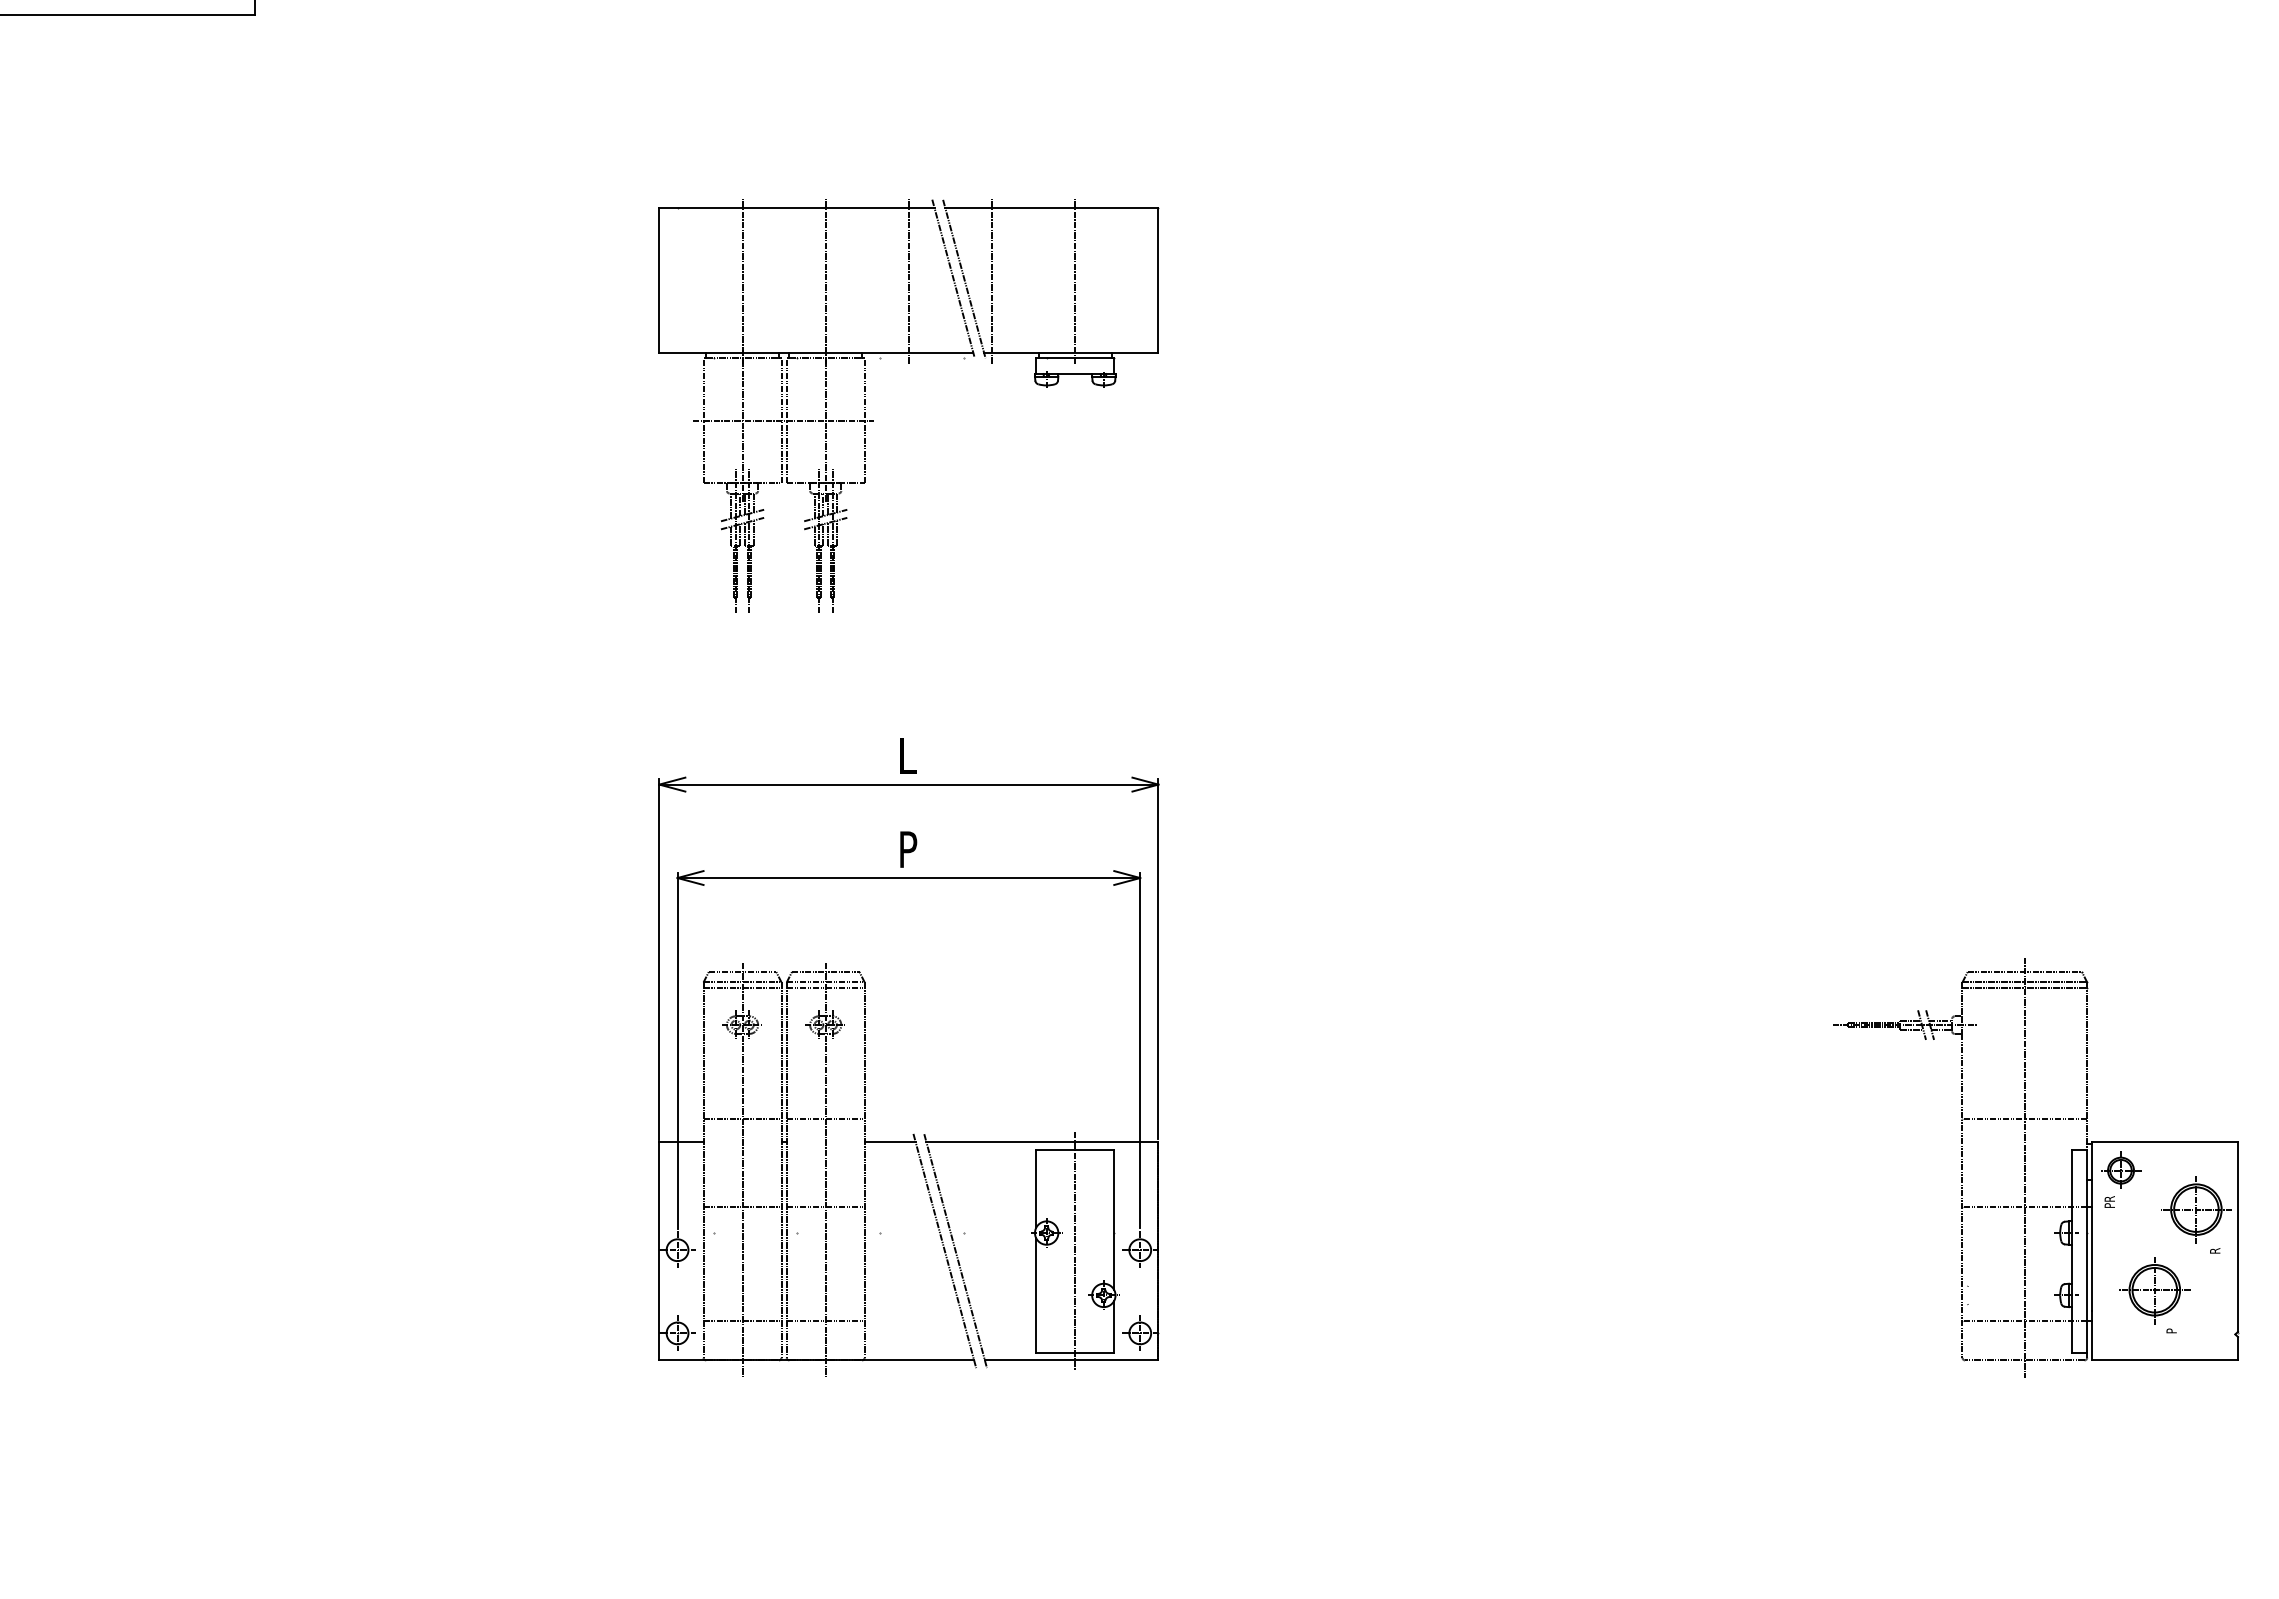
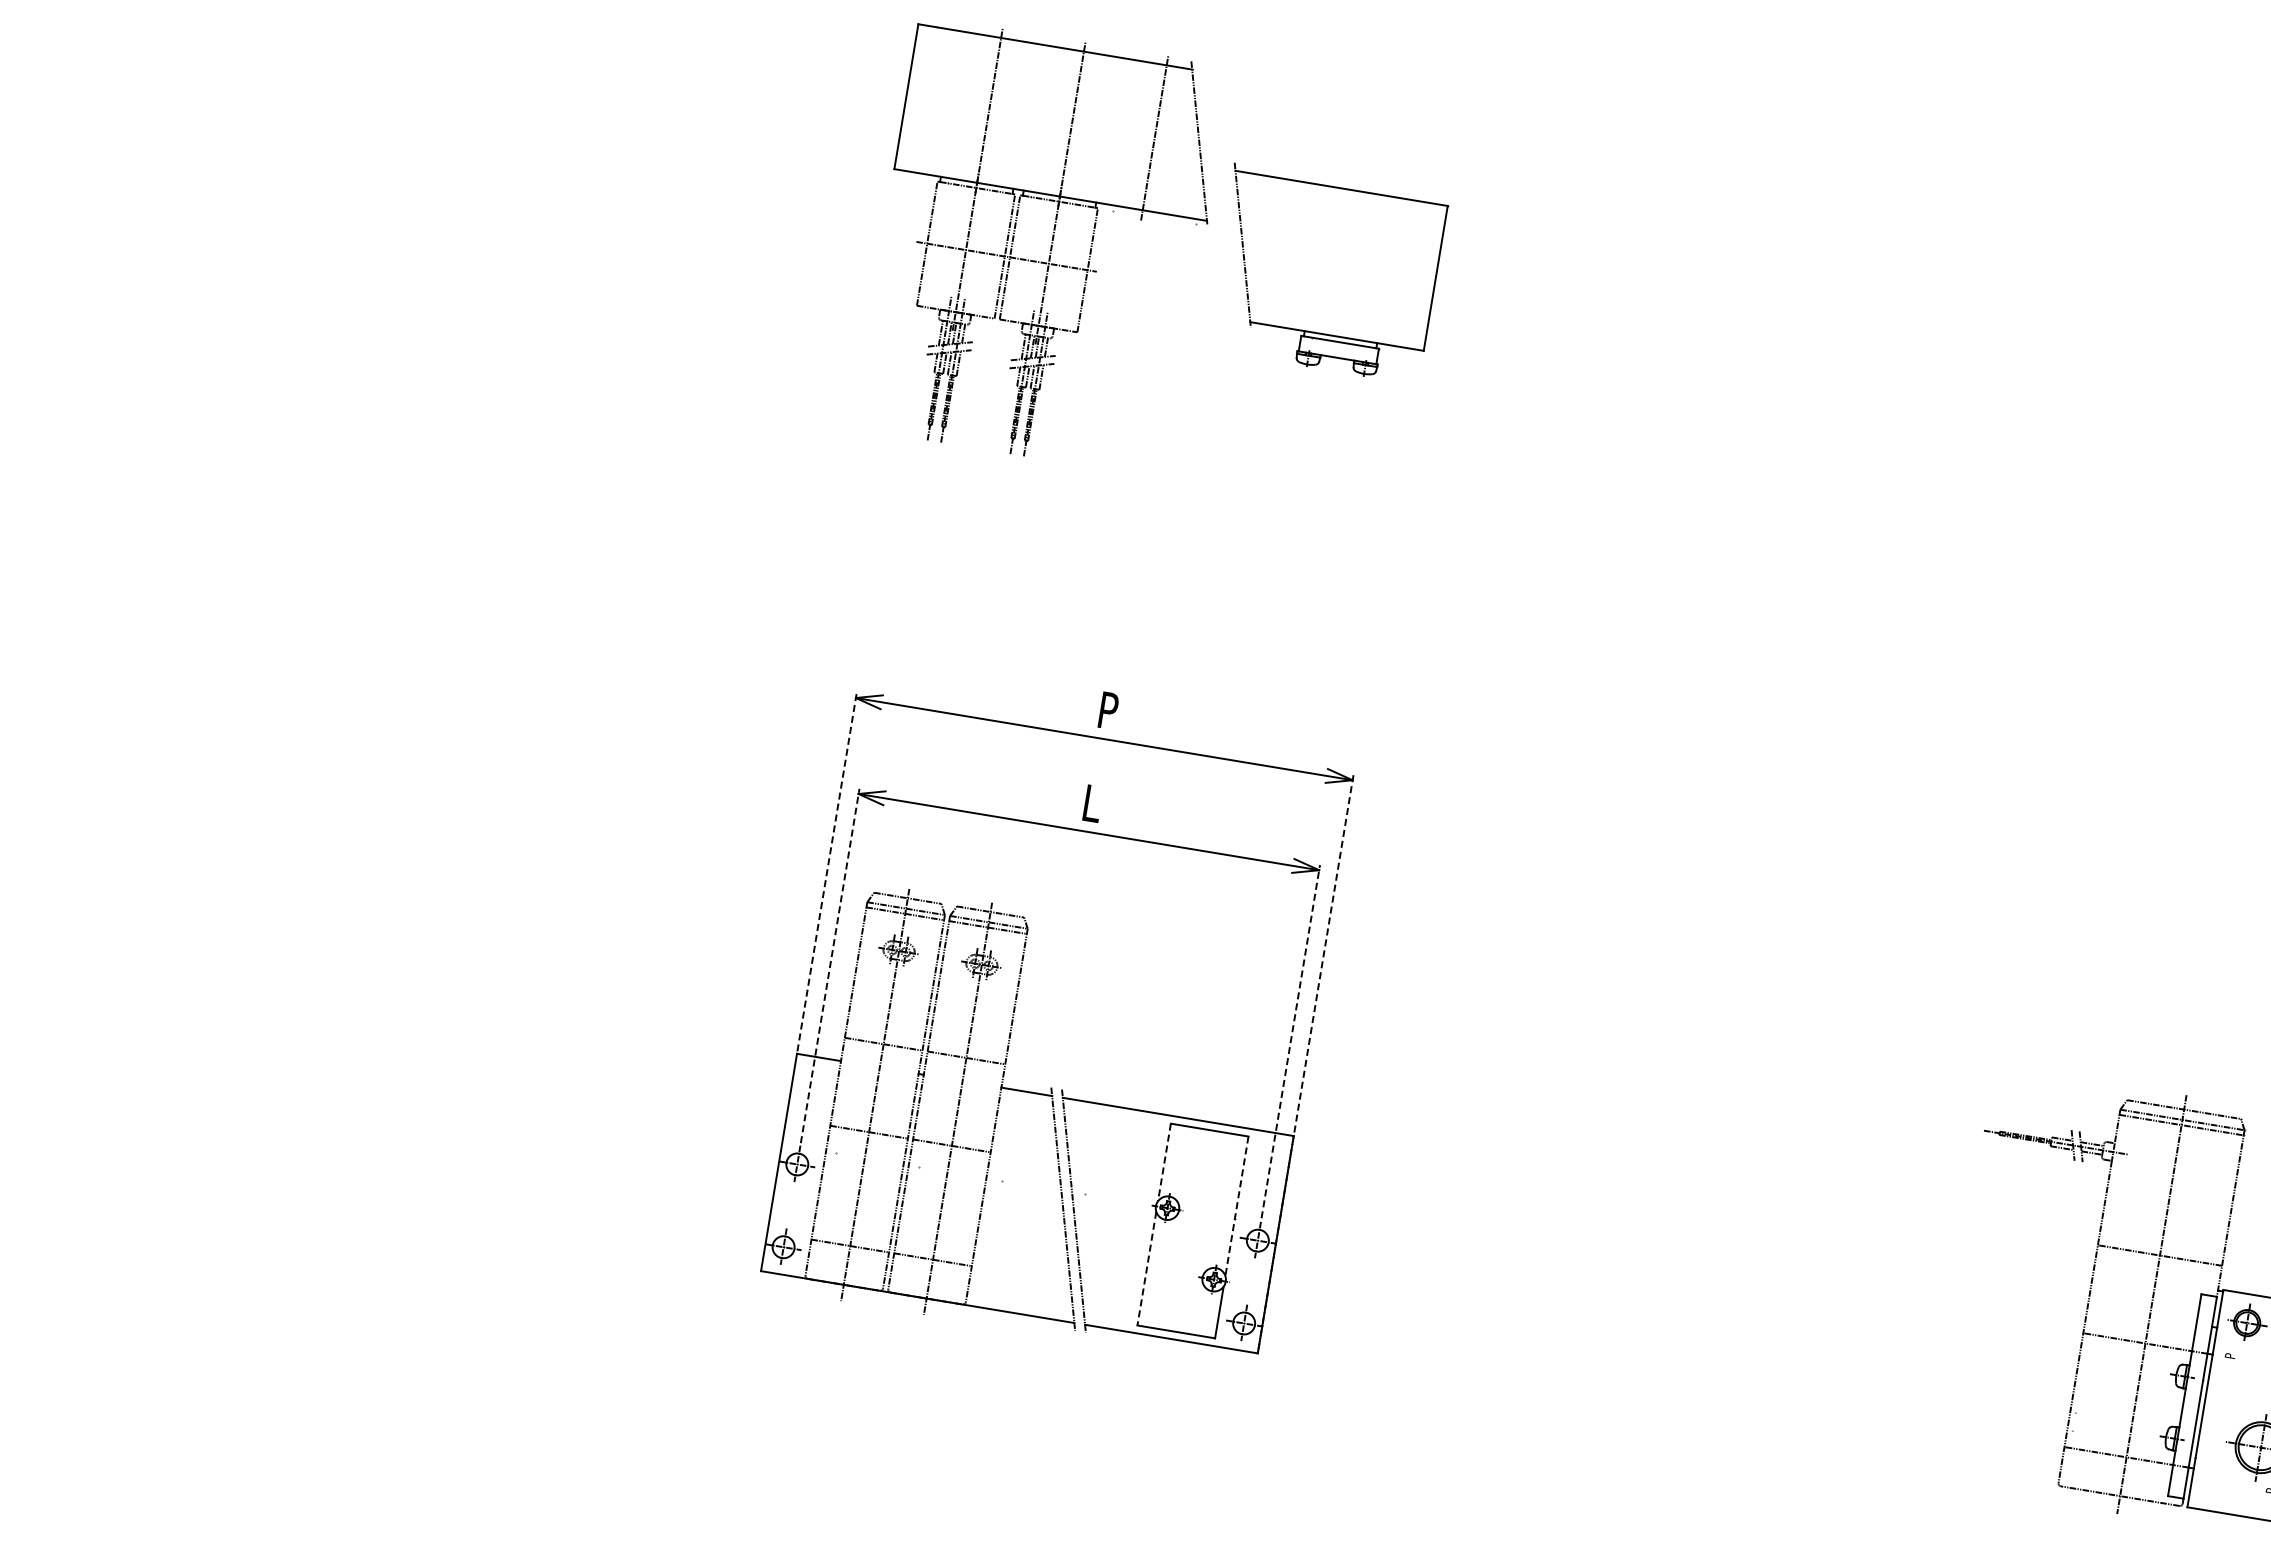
line: (992, 280) -> (1270, 251), removed
line: (1075, 280) -> (1353, 264), removed
part: (825, 405) -> (1051, 248), moved
text: (908, 756) -> (1108, 711), L -> P
text: (908, 849) -> (1093, 803), P -> L
line: (1158, 958) -> (1324, 953), solid -> dashed
line: (659, 959) -> (827, 872), solid -> dashed
line: (1140, 1049) -> (1291, 1040), solid -> dashed
line: (677, 1050) -> (830, 965), solid -> dashed
line: (1036, 1188) -> (1164, 1162), solid -> dashed
text: (2109, 1198) -> (2231, 1348), PR -> P
line: (1114, 1220) -> (1237, 1206), solid -> dashed
line: (1075, 1250) -> (1193, 1230), removed
line: (1036, 1296) -> (1146, 1269), solid -> dashed

